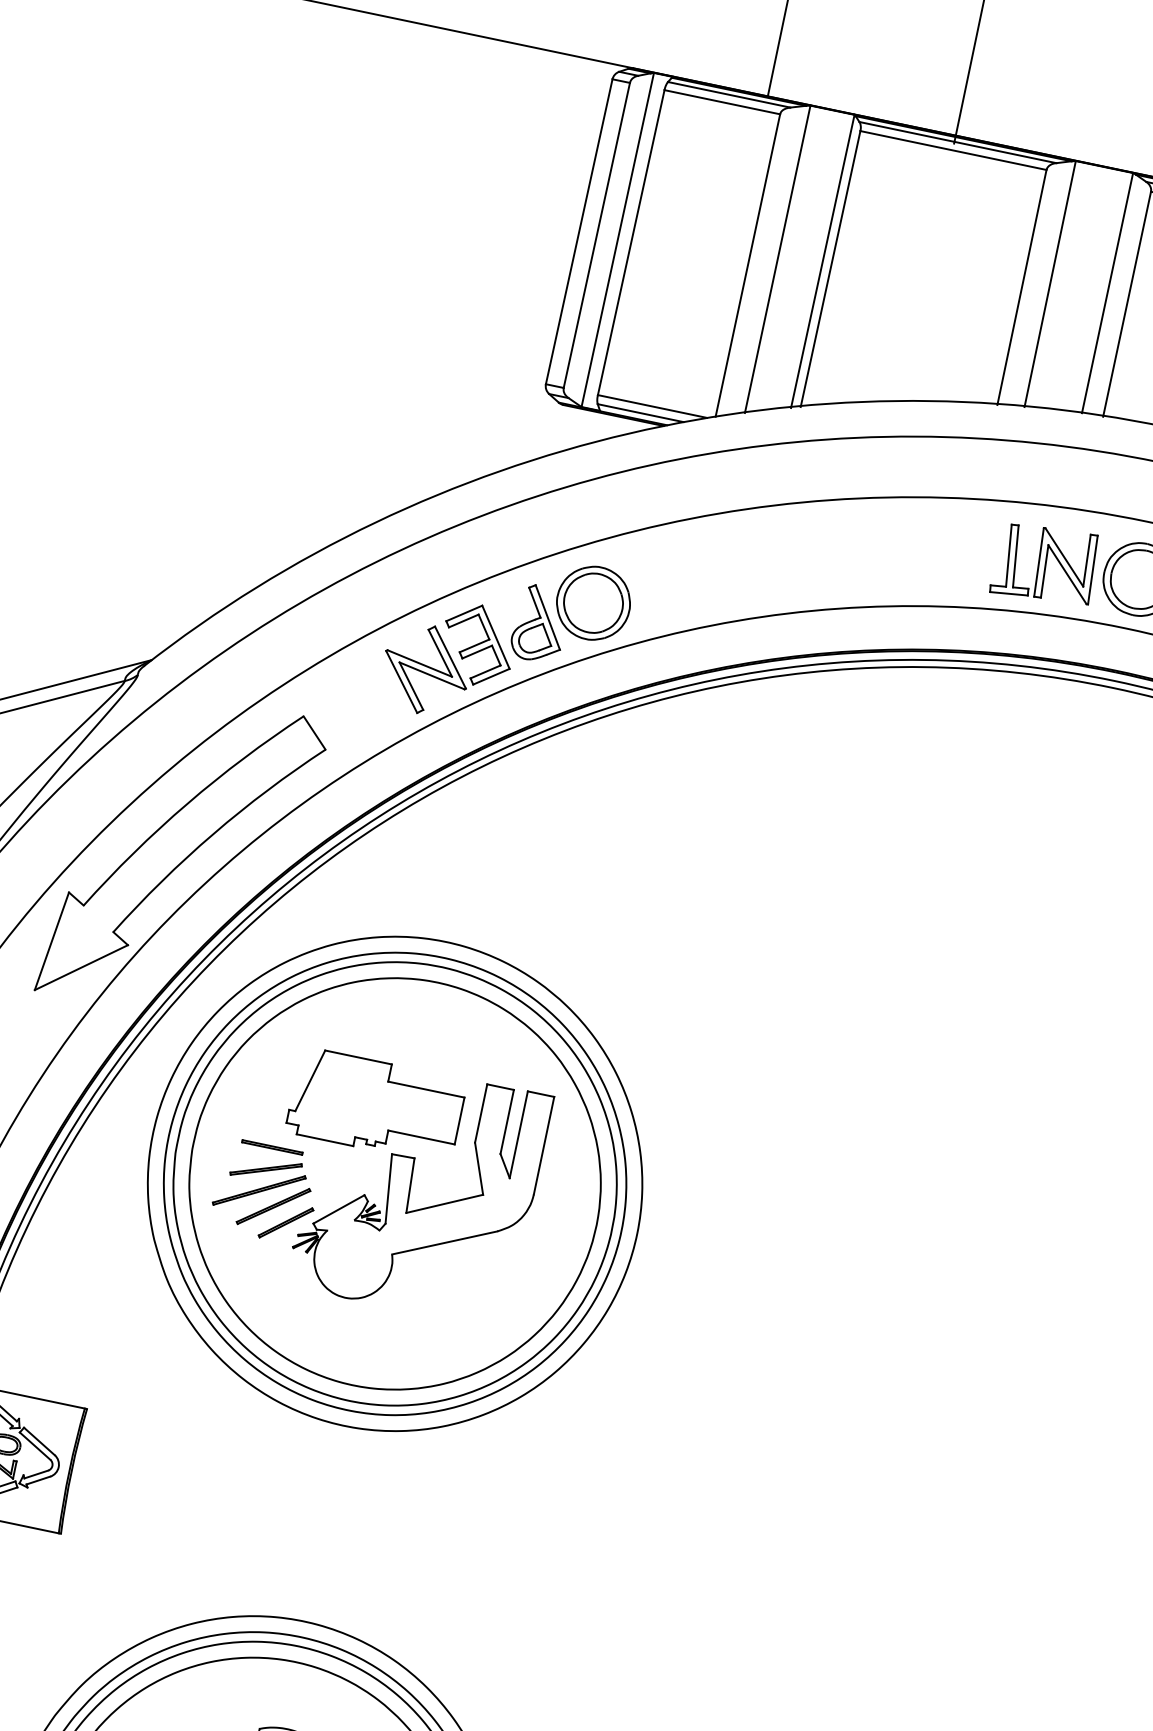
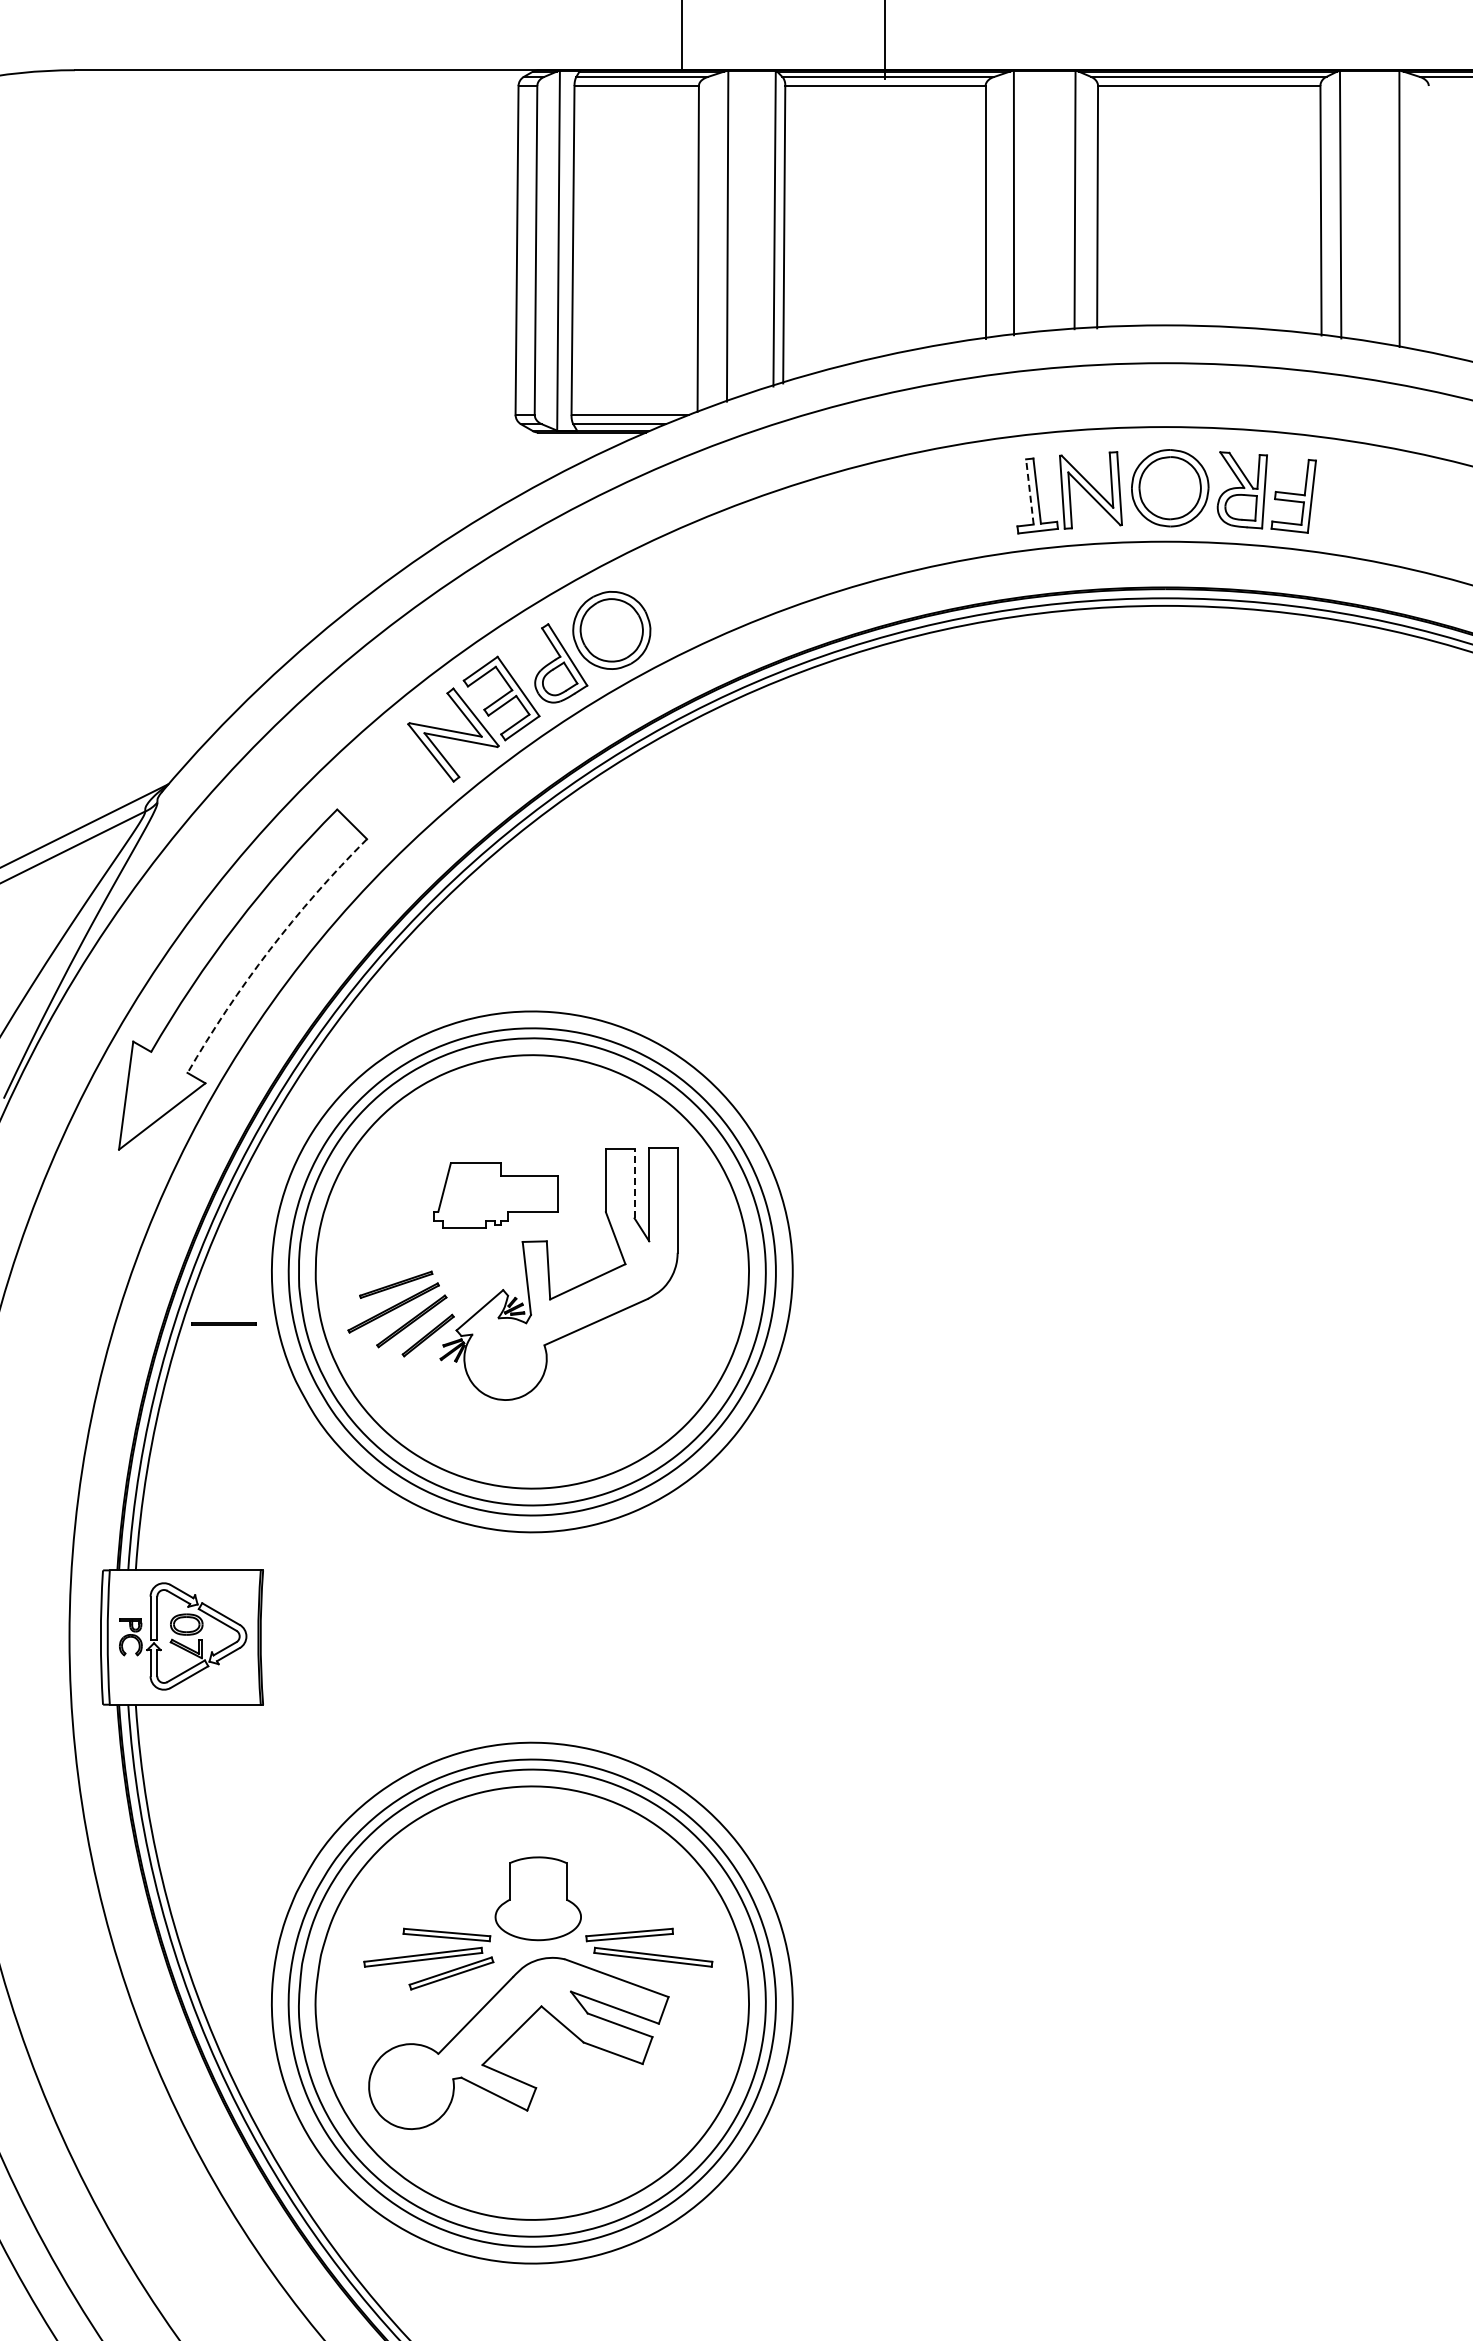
line: (1008, 555) -> (1029, 491), solid -> dashed
arc: (213, 834) -> (269, 950), solid -> dashed
part: (375, 1105) -> (495, 1195), size x0.7
line: (507, 1121) -> (634, 1183), solid -> dashed
line: (272, 1147) -> (223, 1323), moved

